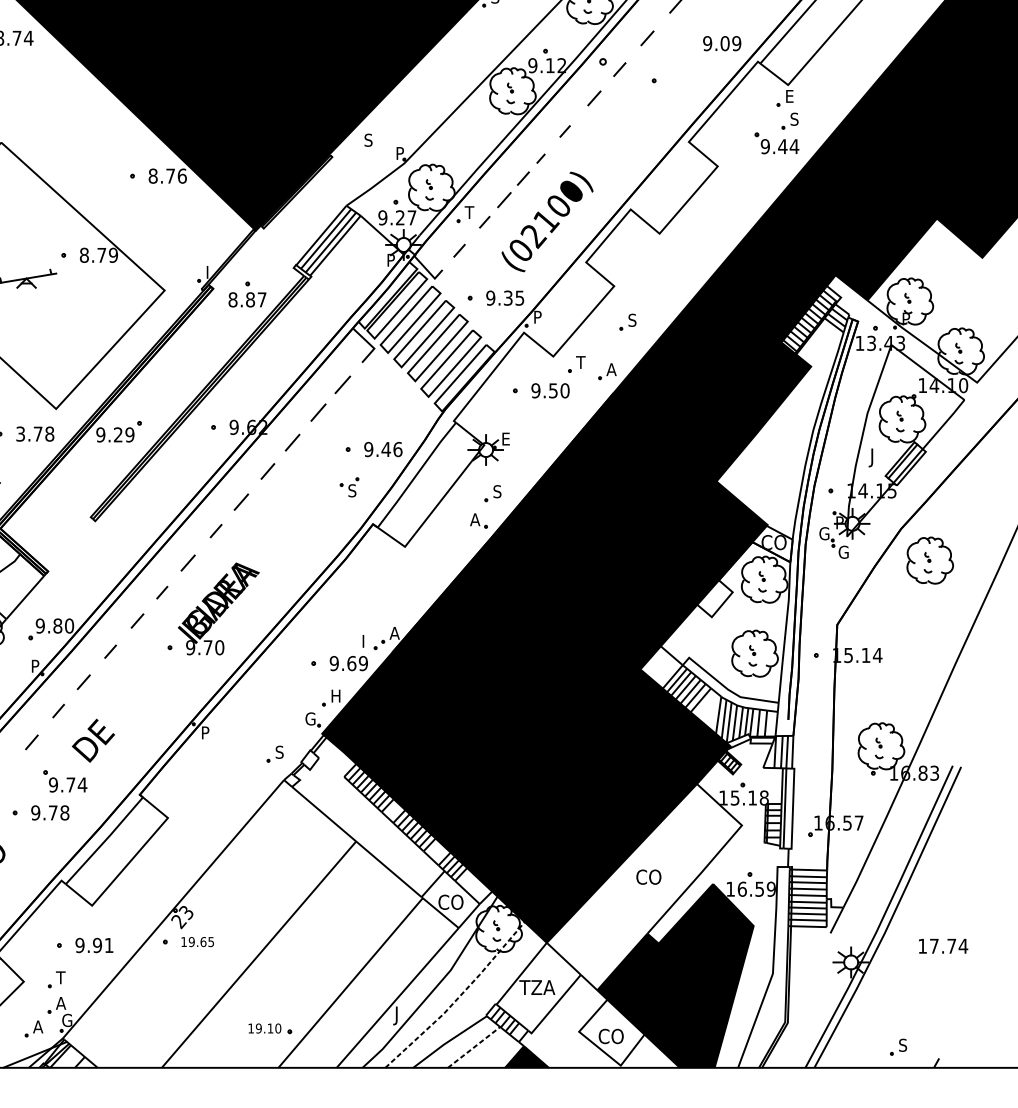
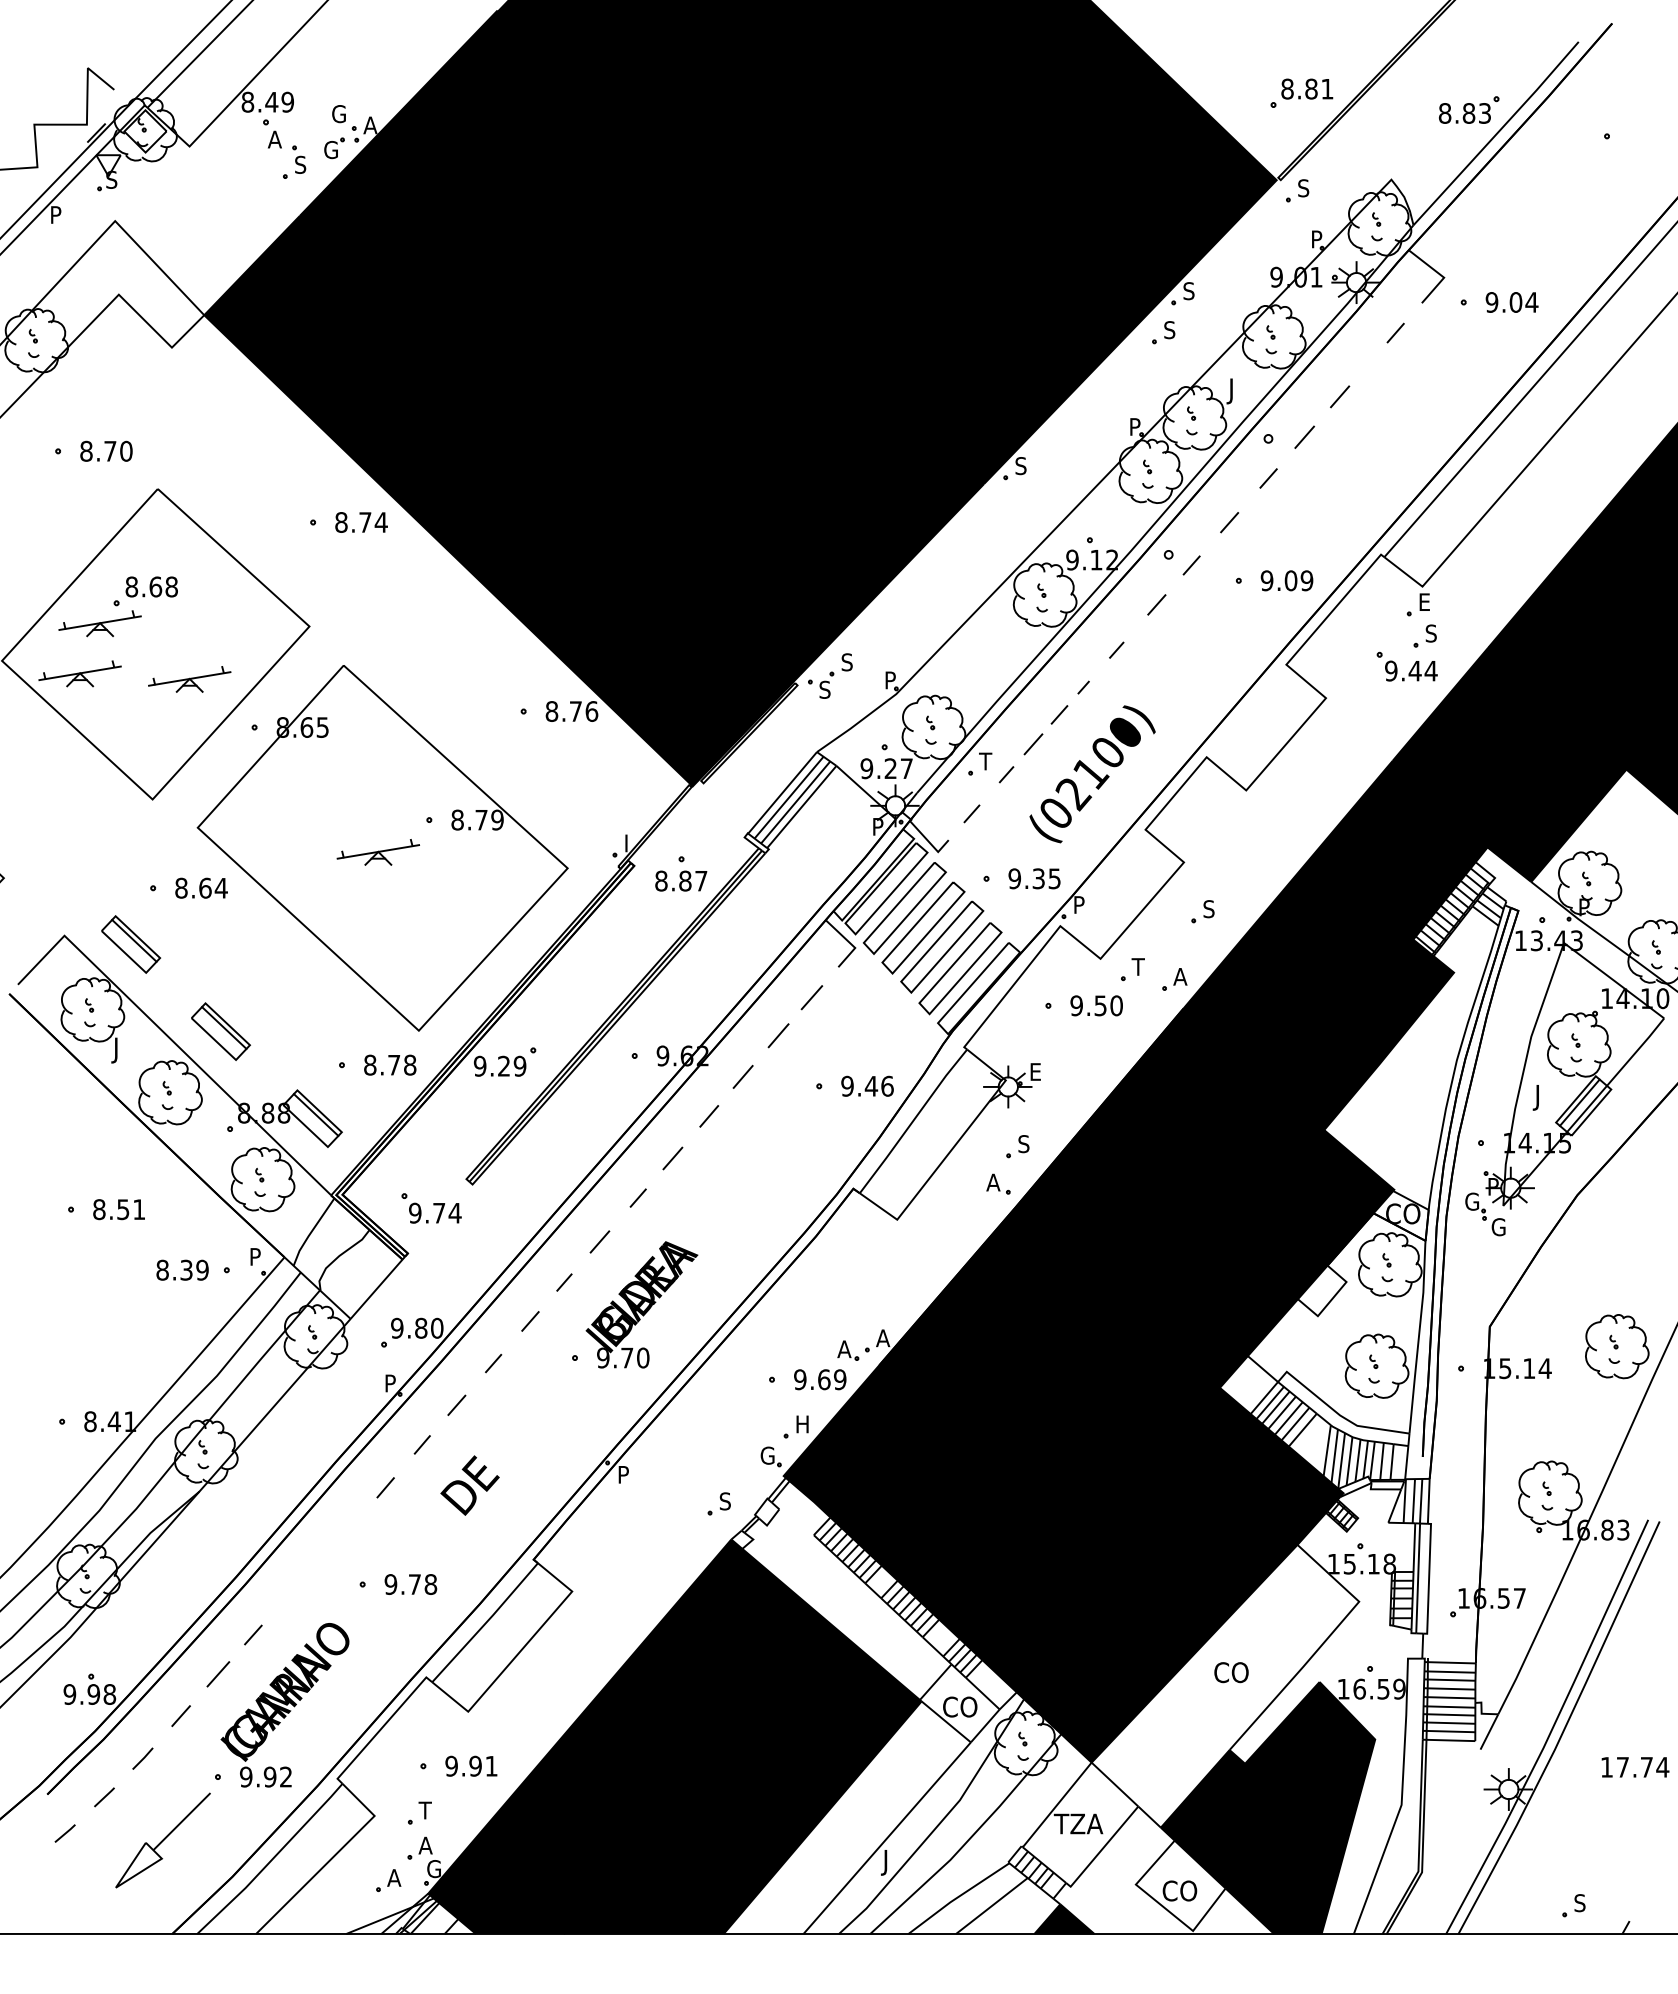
text: (721, 43) -> (1286, 580), moved
text: (20, 433) -> (370, 1064), 3.78 -> 8.78
part: (349, 486) -> (821, 684), moved
part: (930, 560) -> (1617, 1346), moved
text: (366, 641) -> (844, 1349), I -> A
part: (65, 781) -> (431, 1208), moved
fill: (242, 923) -> (674, 1736), added
line: (458, 998) -> (970, 1838), dashed -> solid
line: (474, 1047) -> (992, 1905), dashed -> solid

